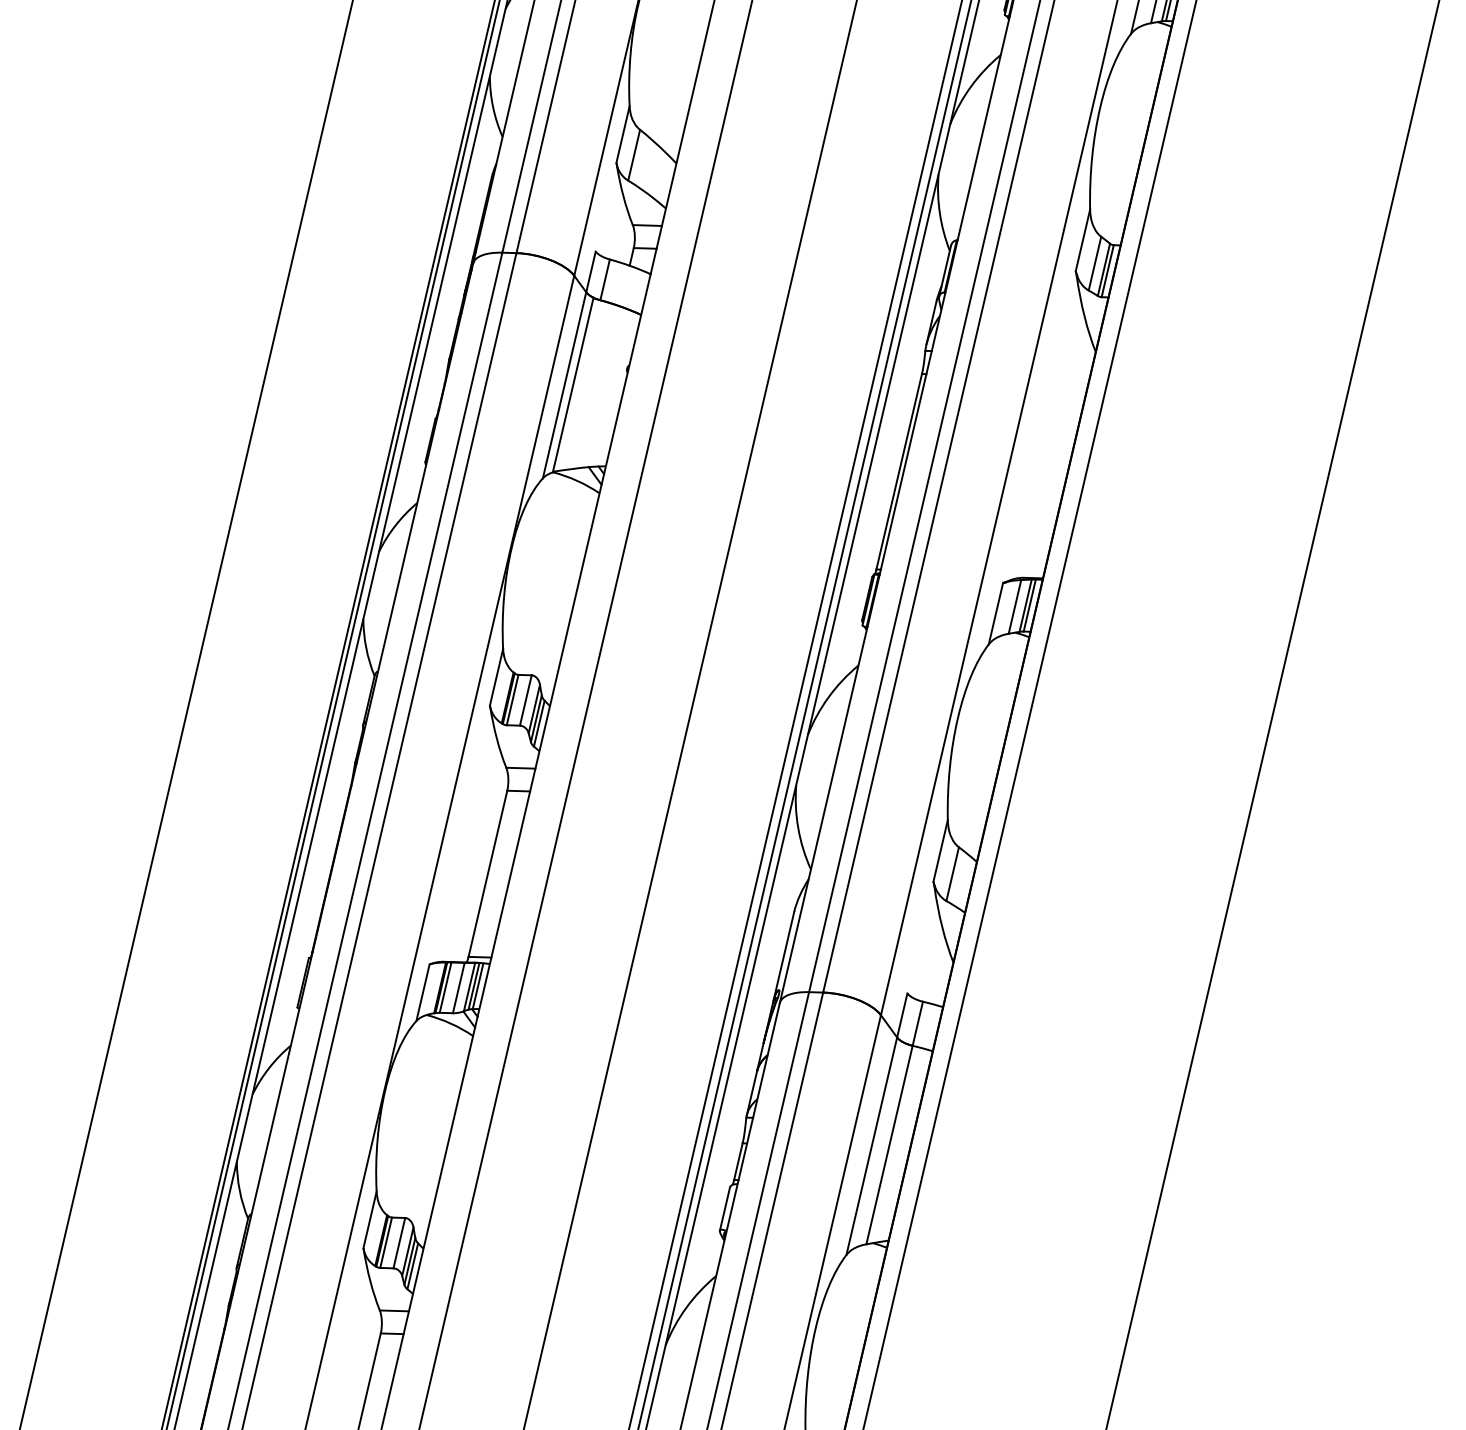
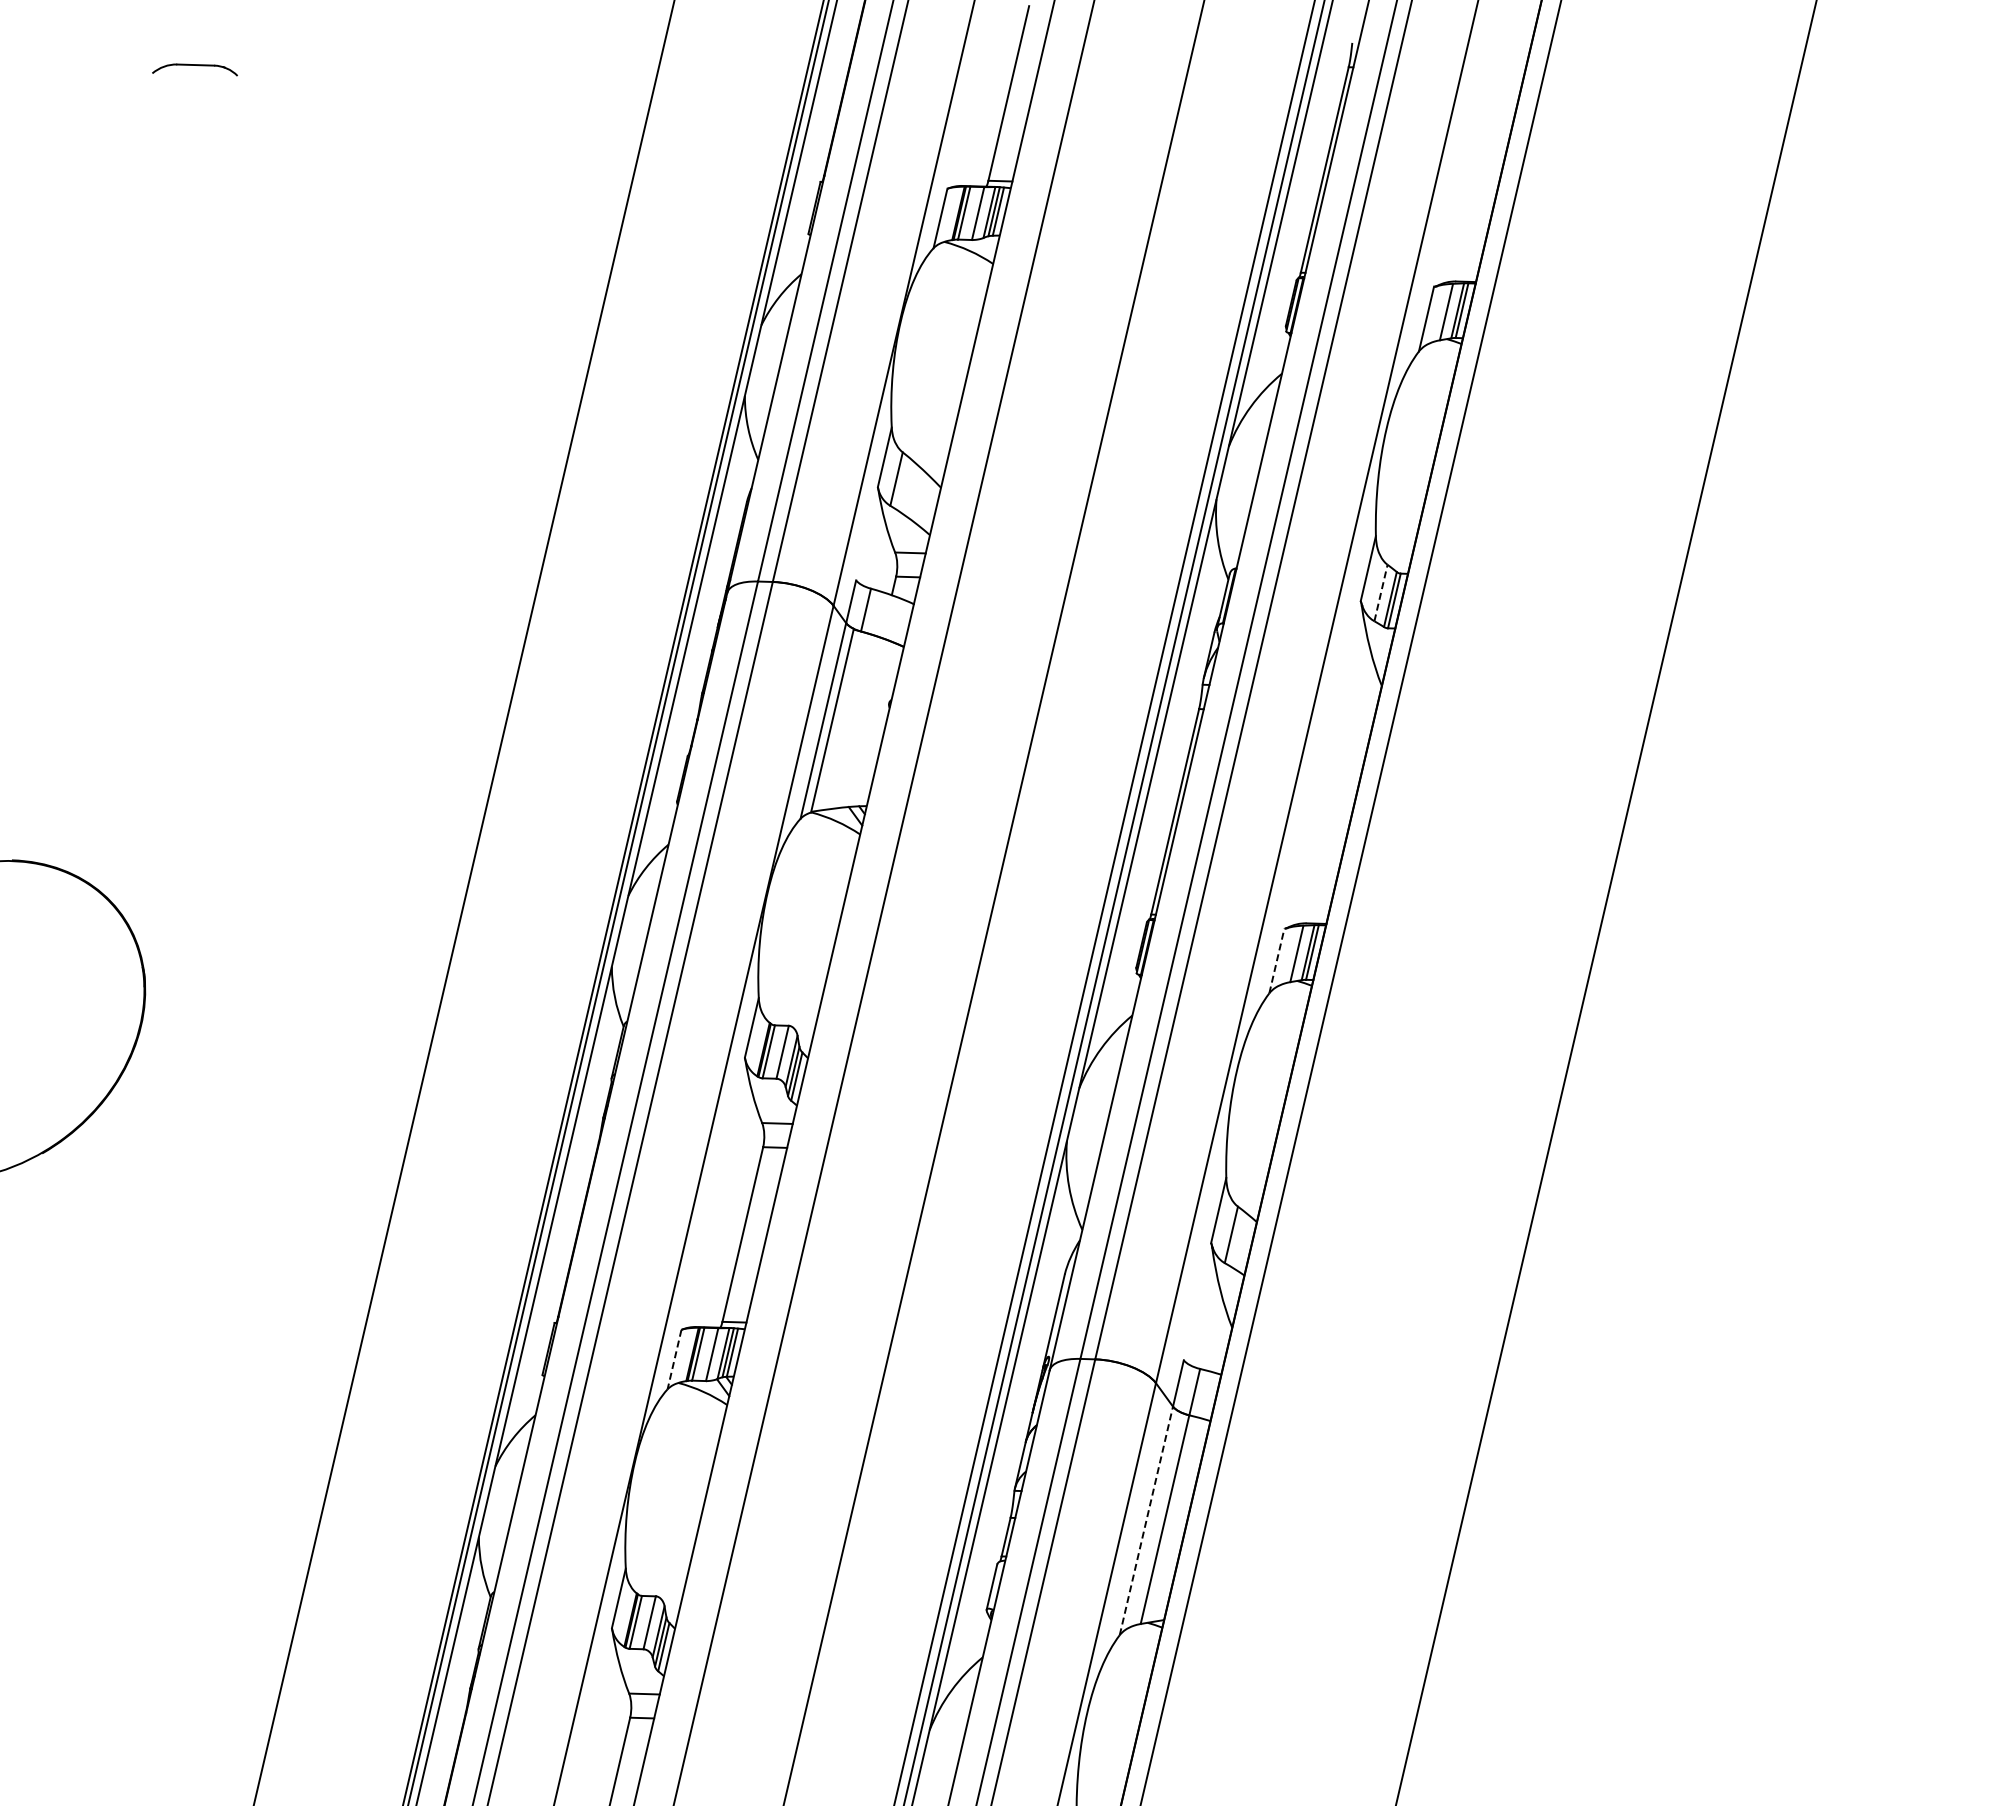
line: (1095, 264) -> (1381, 593), solid -> dashed
line: (996, 613) -> (1277, 960), solid -> dashed
line: (422, 992) -> (674, 1359), solid -> dashed
line: (871, 1145) -> (1146, 1520), solid -> dashed

